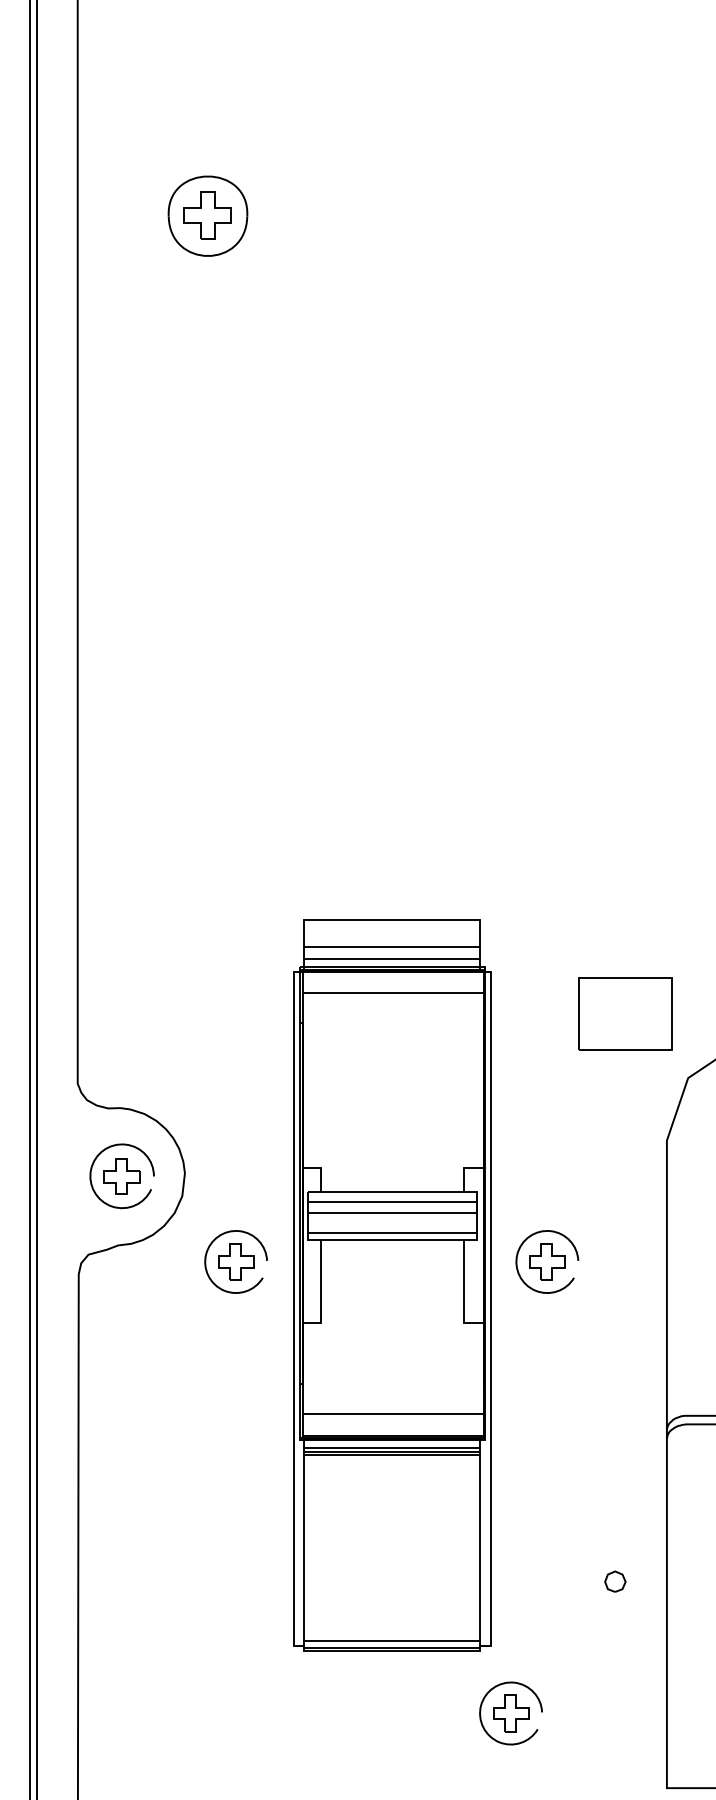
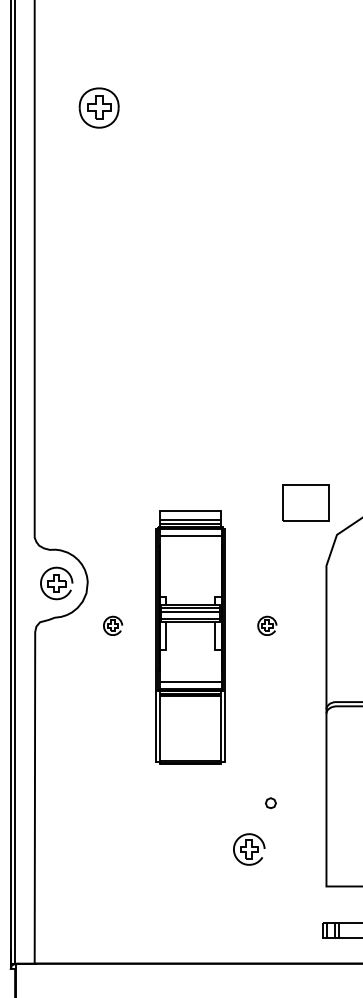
part: (234, 1261) -> (112, 625), size x0.6
part: (547, 1261) -> (267, 625), size x0.6
part: (392, 1283) -> (190, 636), size x0.7
part: (614, 1580) -> (270, 802), moved

